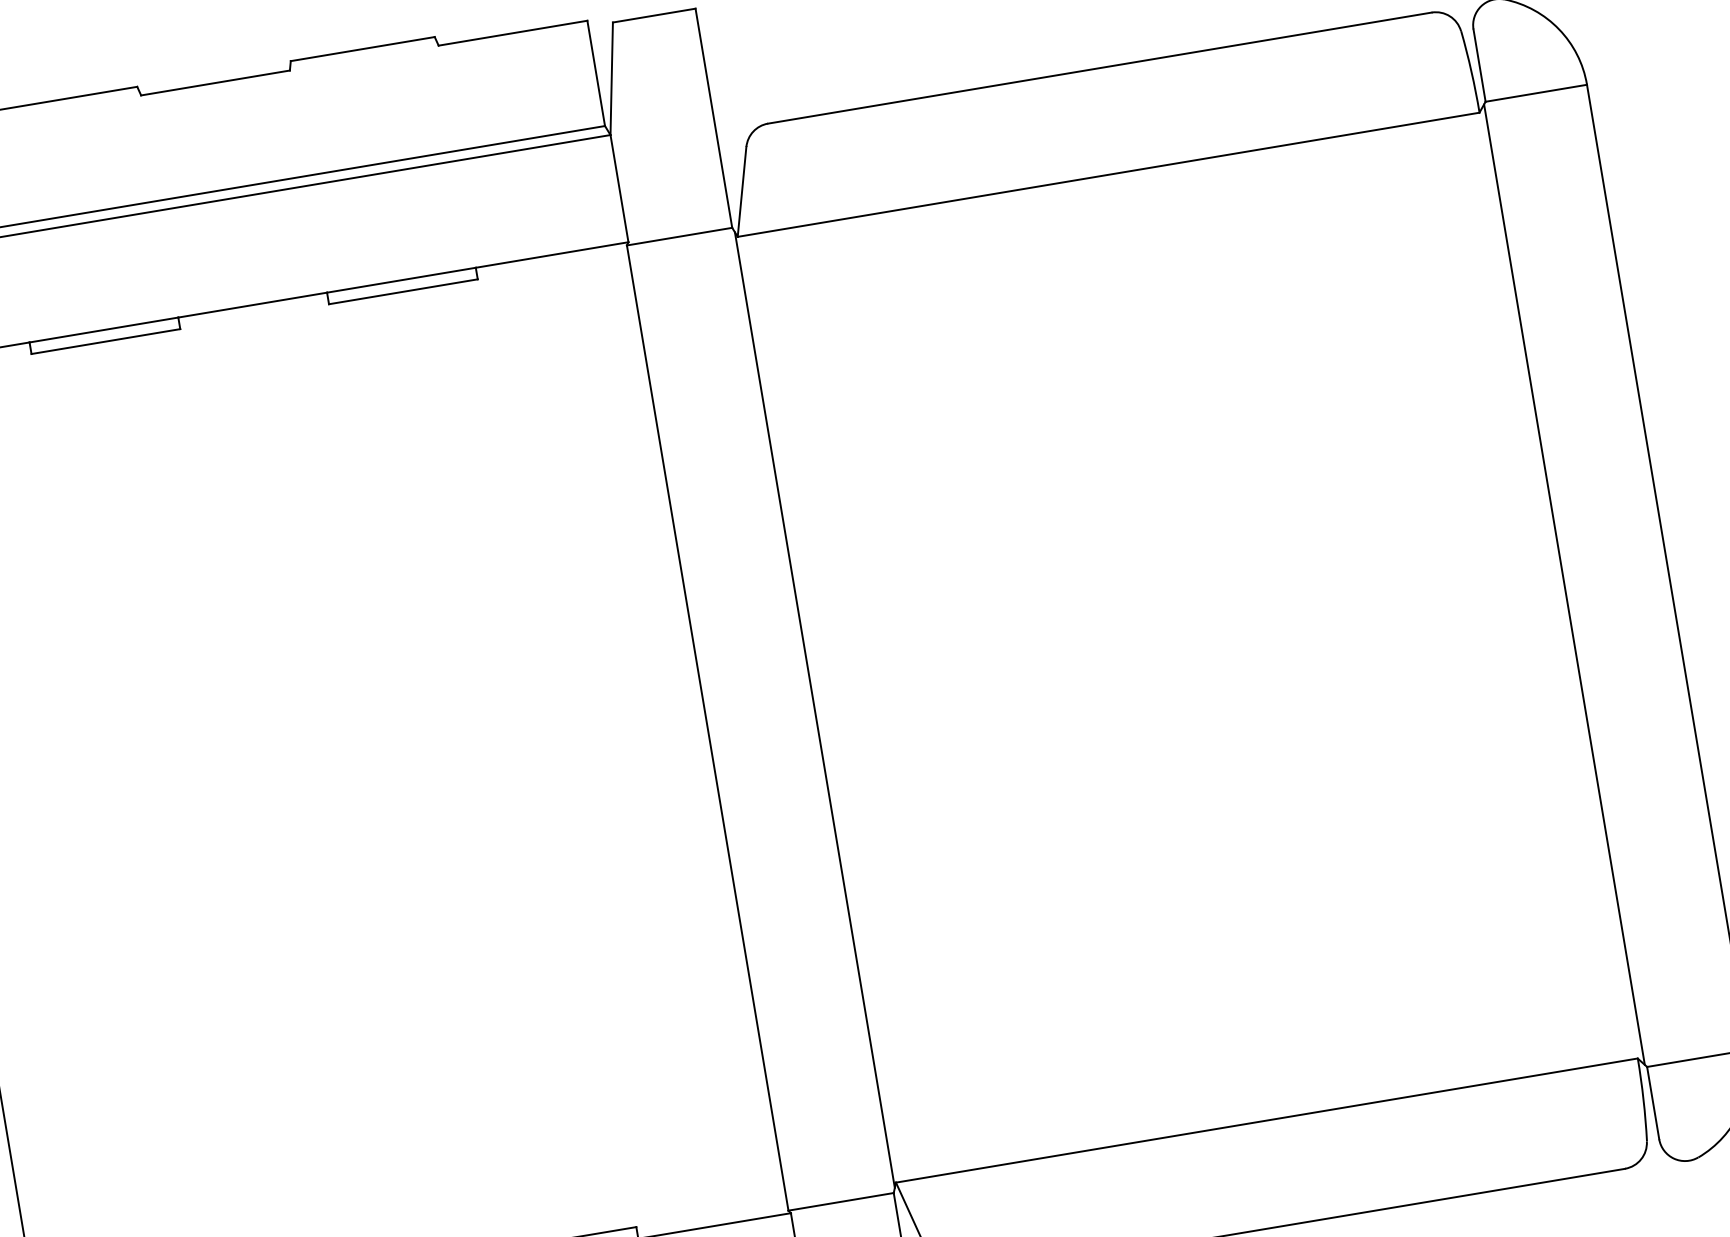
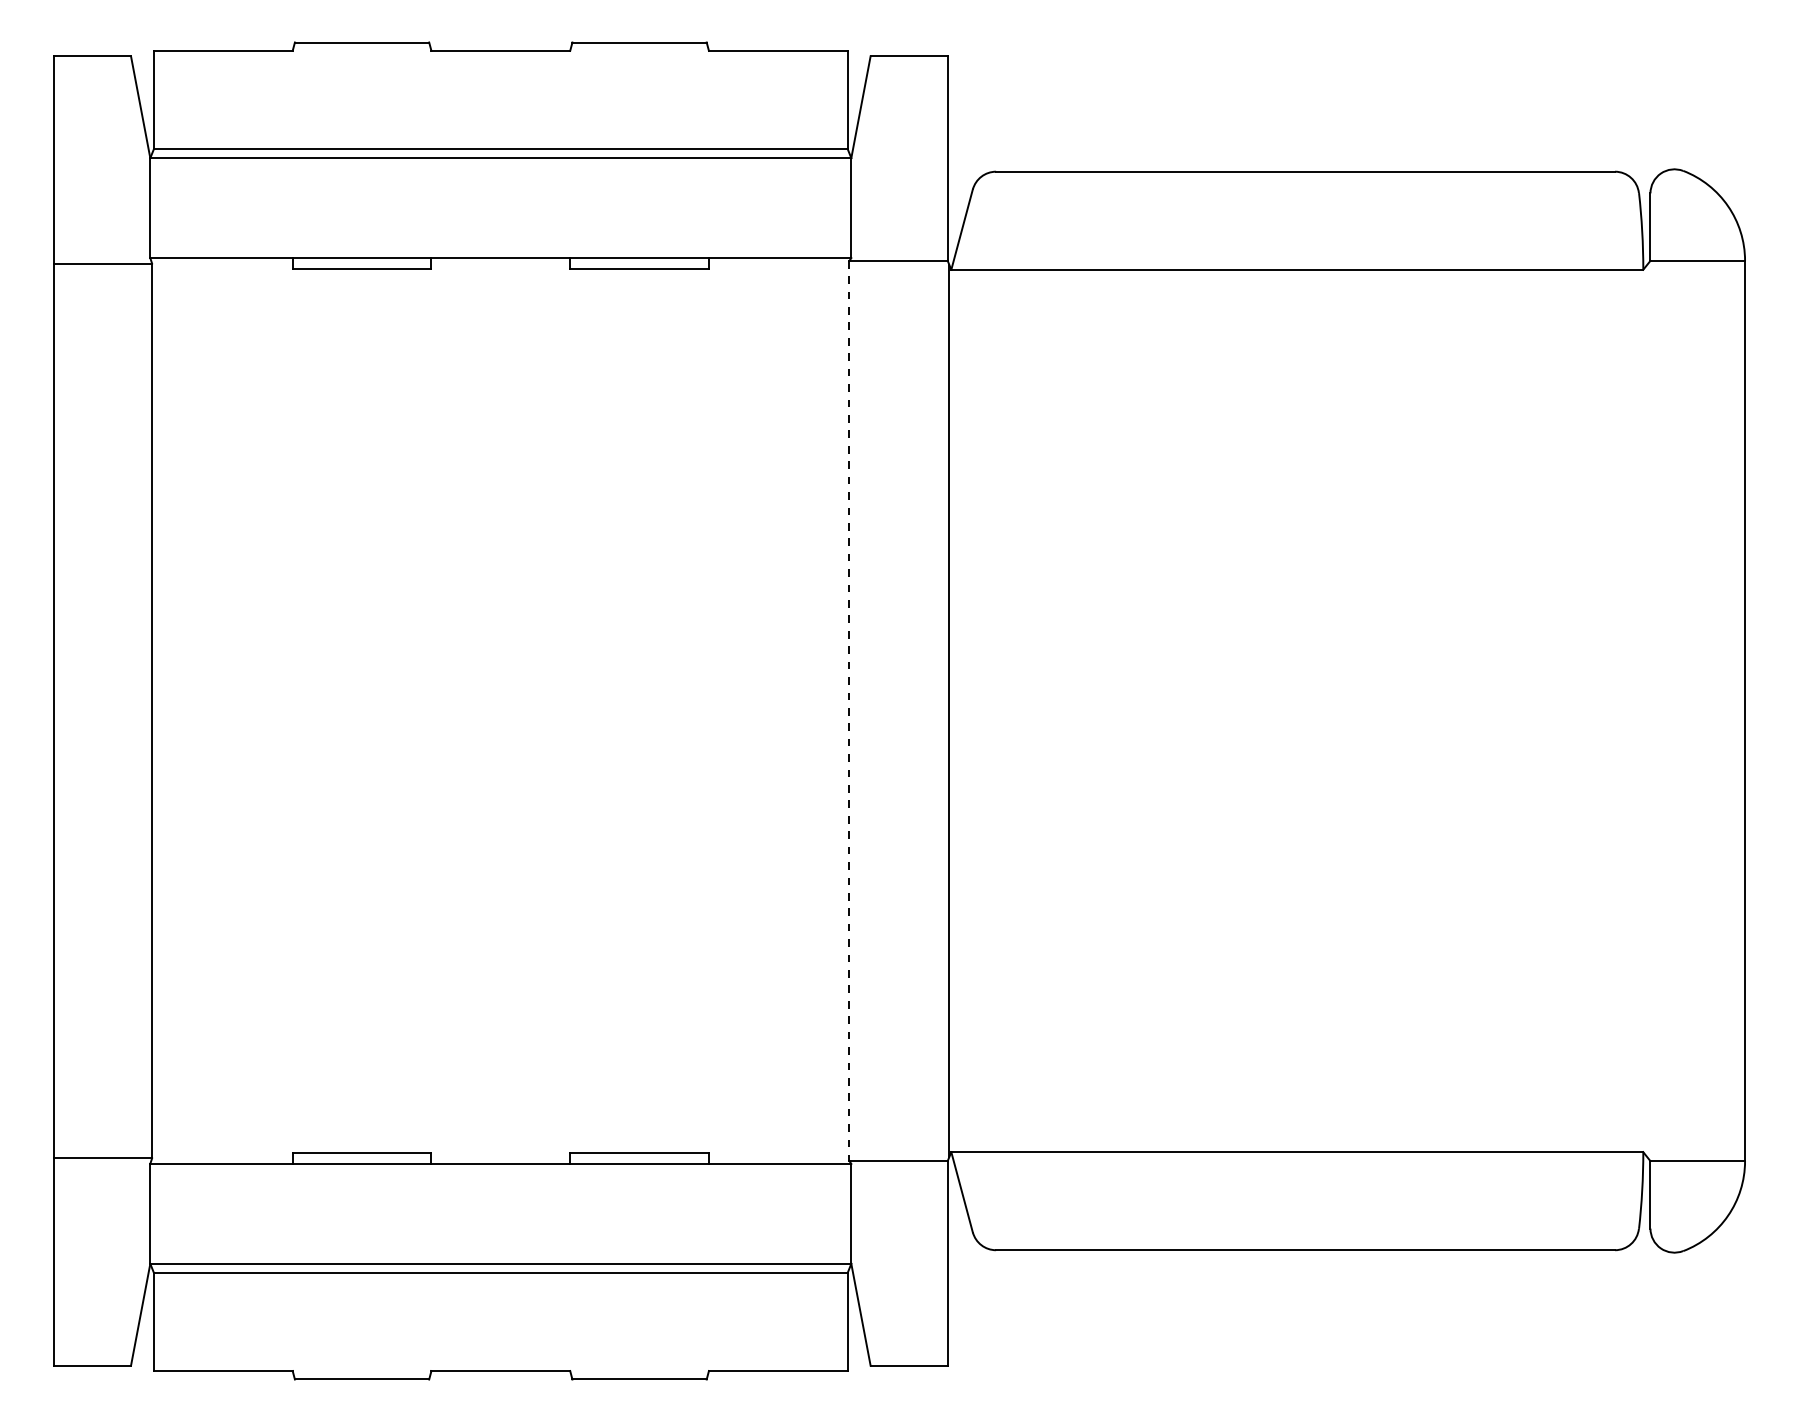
line: (1564, 584) -> (1648, 710), removed
line: (707, 728) -> (849, 711), solid -> dashed

